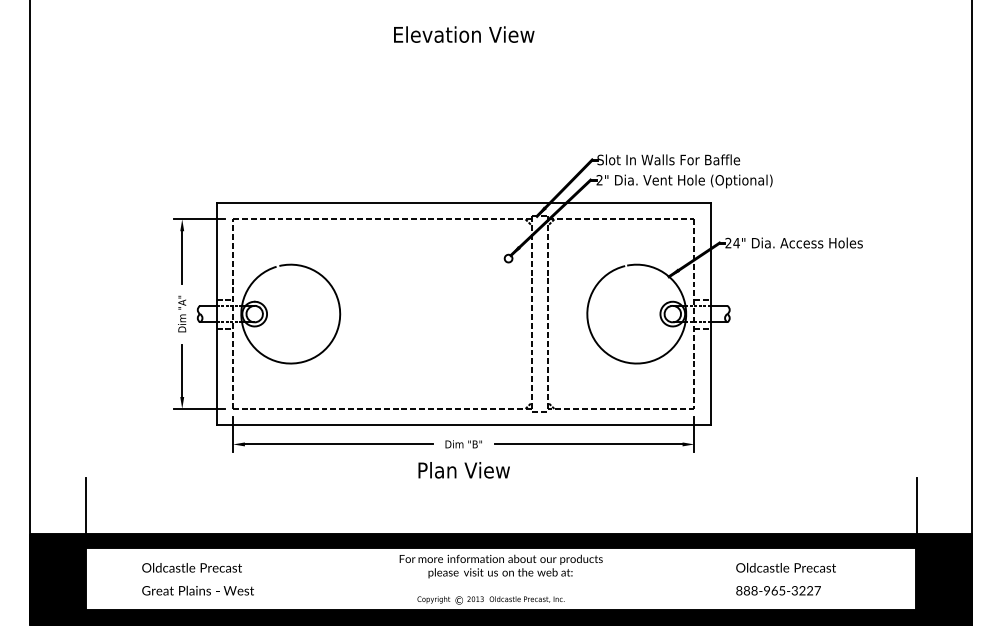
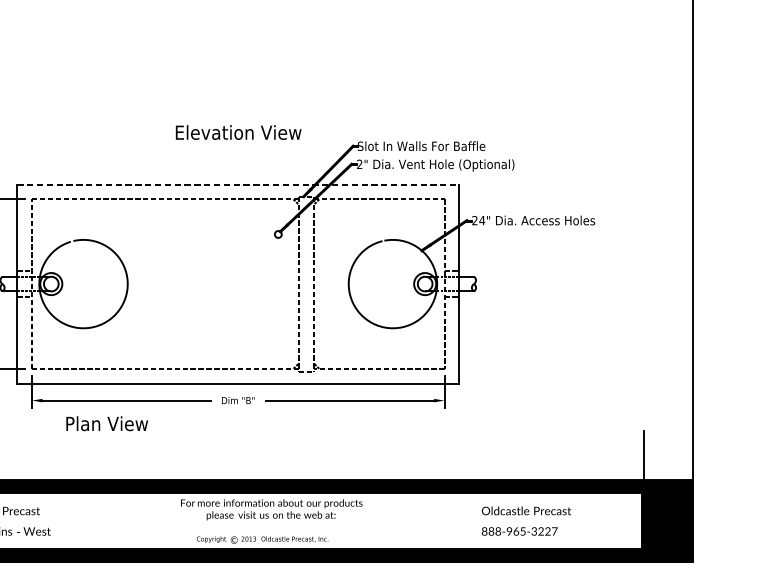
text: (464, 34) -> (238, 132), moved
line: (464, 202) -> (238, 184), solid -> dashed
text: (463, 470) -> (106, 423), moved

